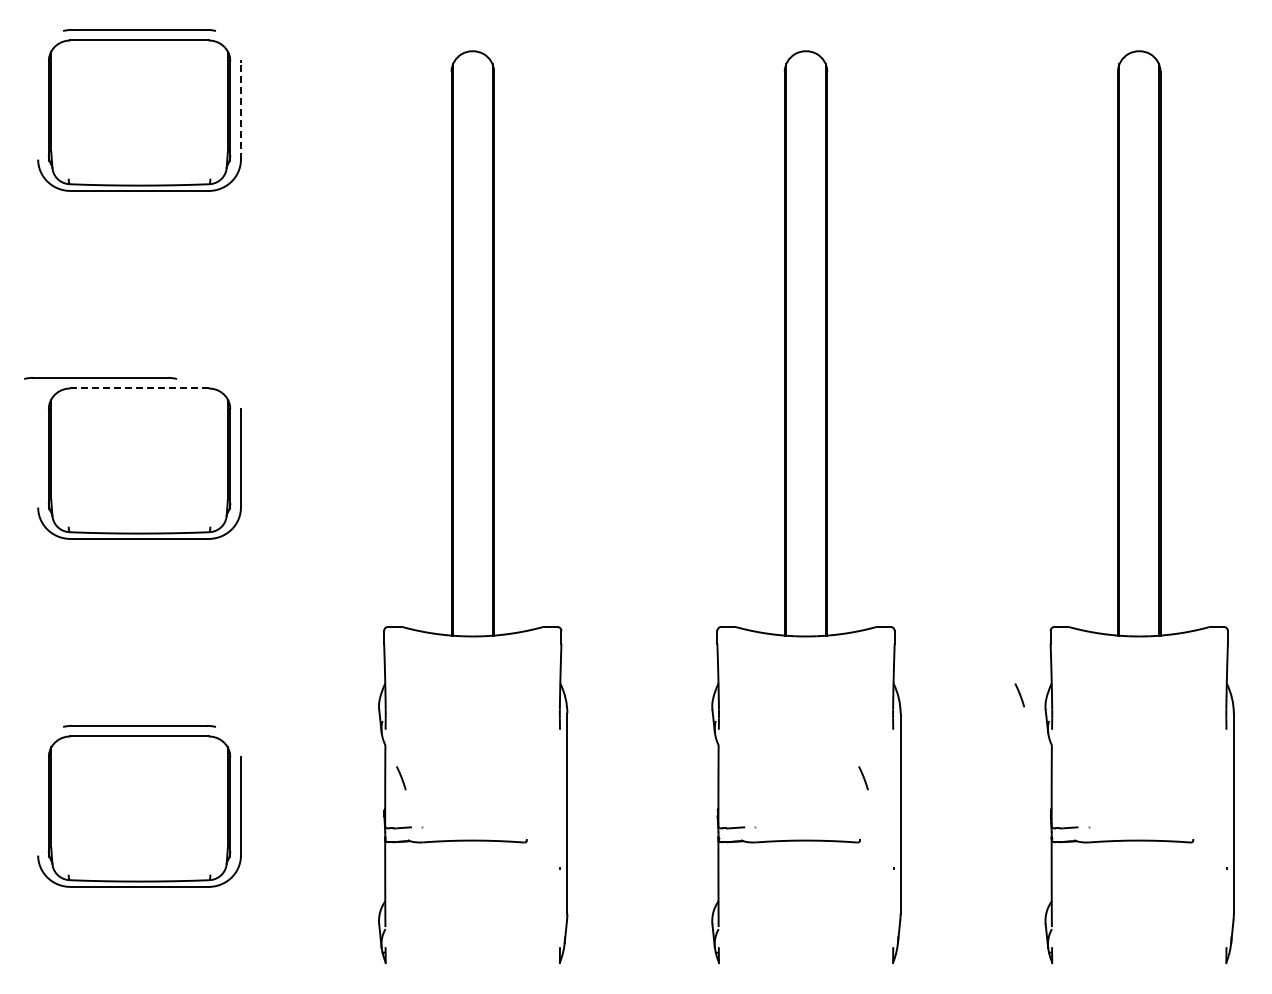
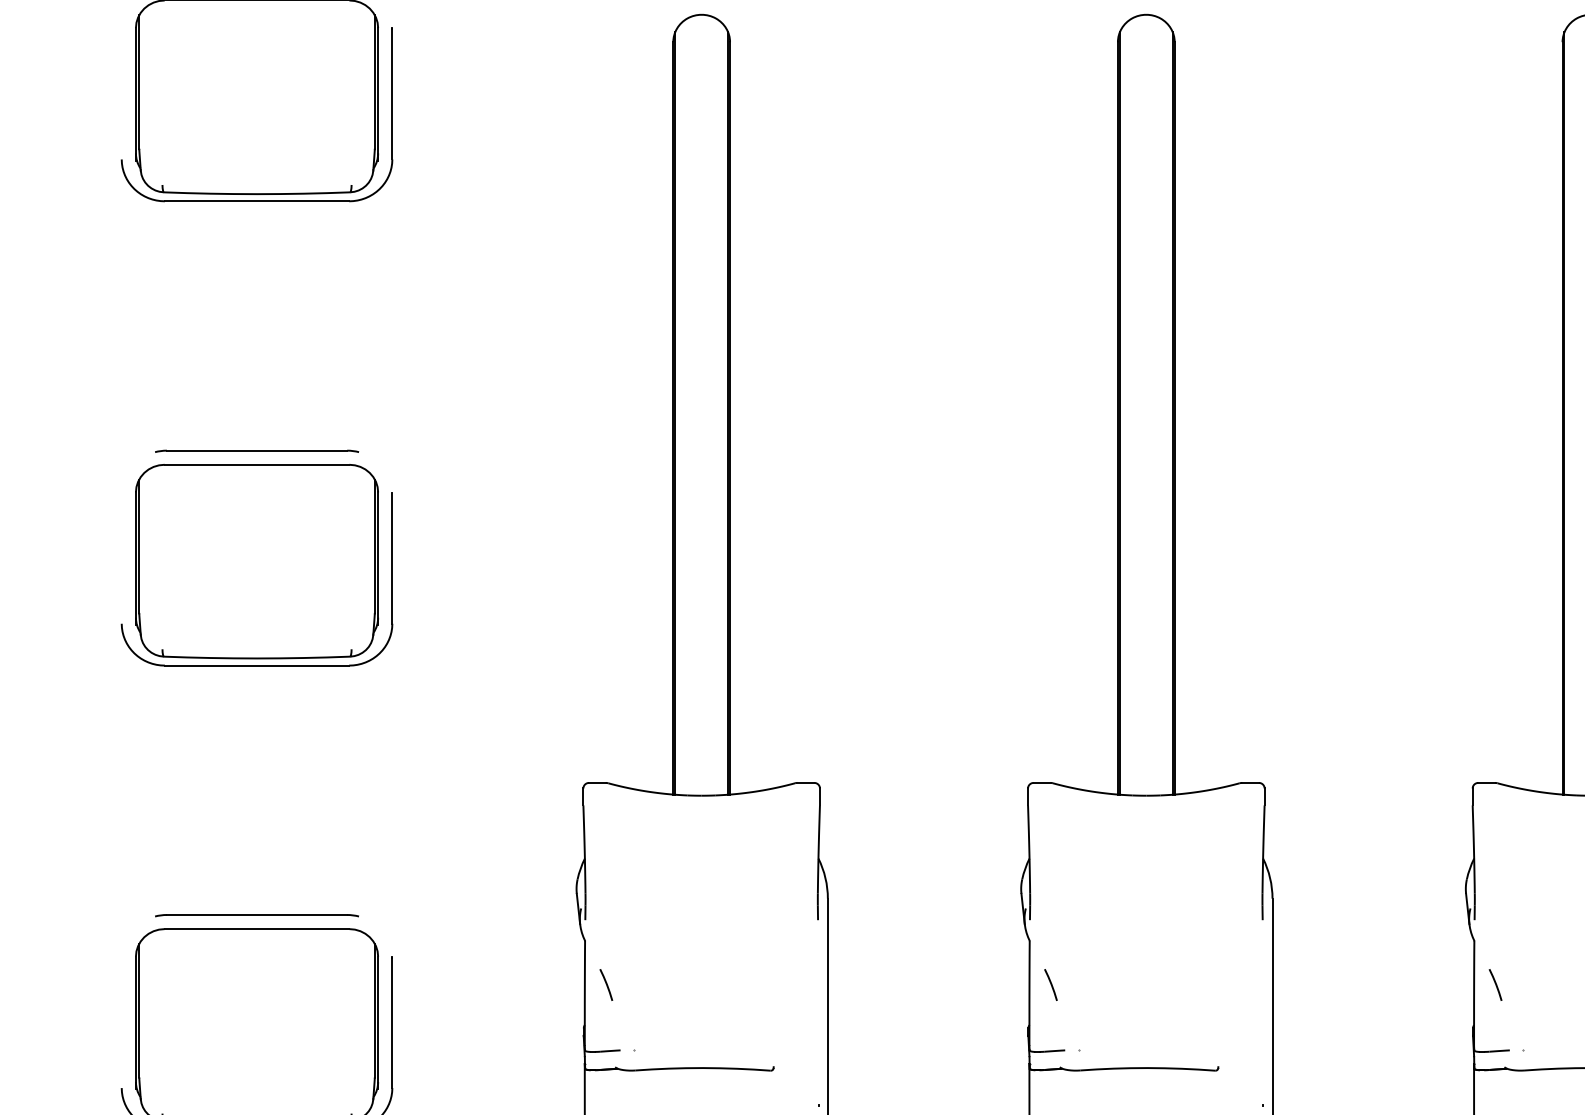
line: (240, 110) -> (391, 93), dashed -> solid
line: (100, 378) -> (256, 451), moved
line: (140, 388) -> (258, 464), dashed -> solid
line: (1019, 695) -> (1495, 985), moved
line: (863, 778) -> (1050, 985), moved

